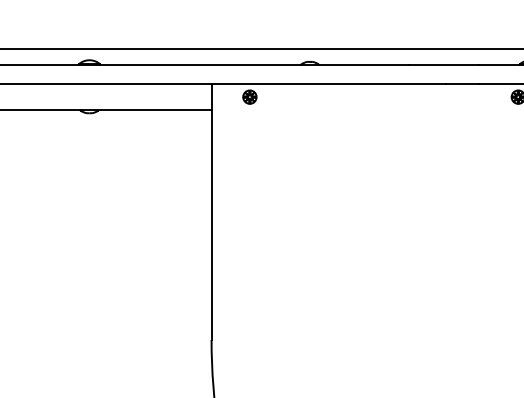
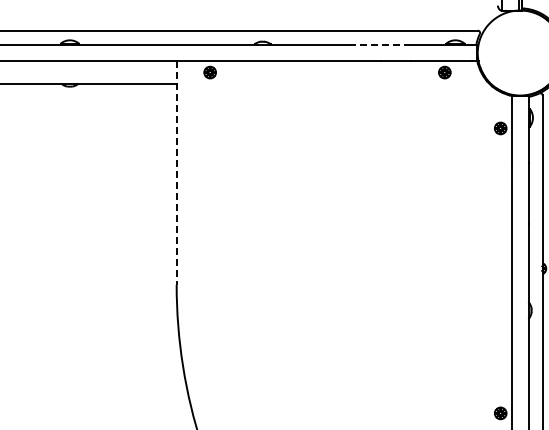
line: (443, 65) -> (379, 44), solid -> dashed
line: (211, 212) -> (176, 173), solid -> dashed

